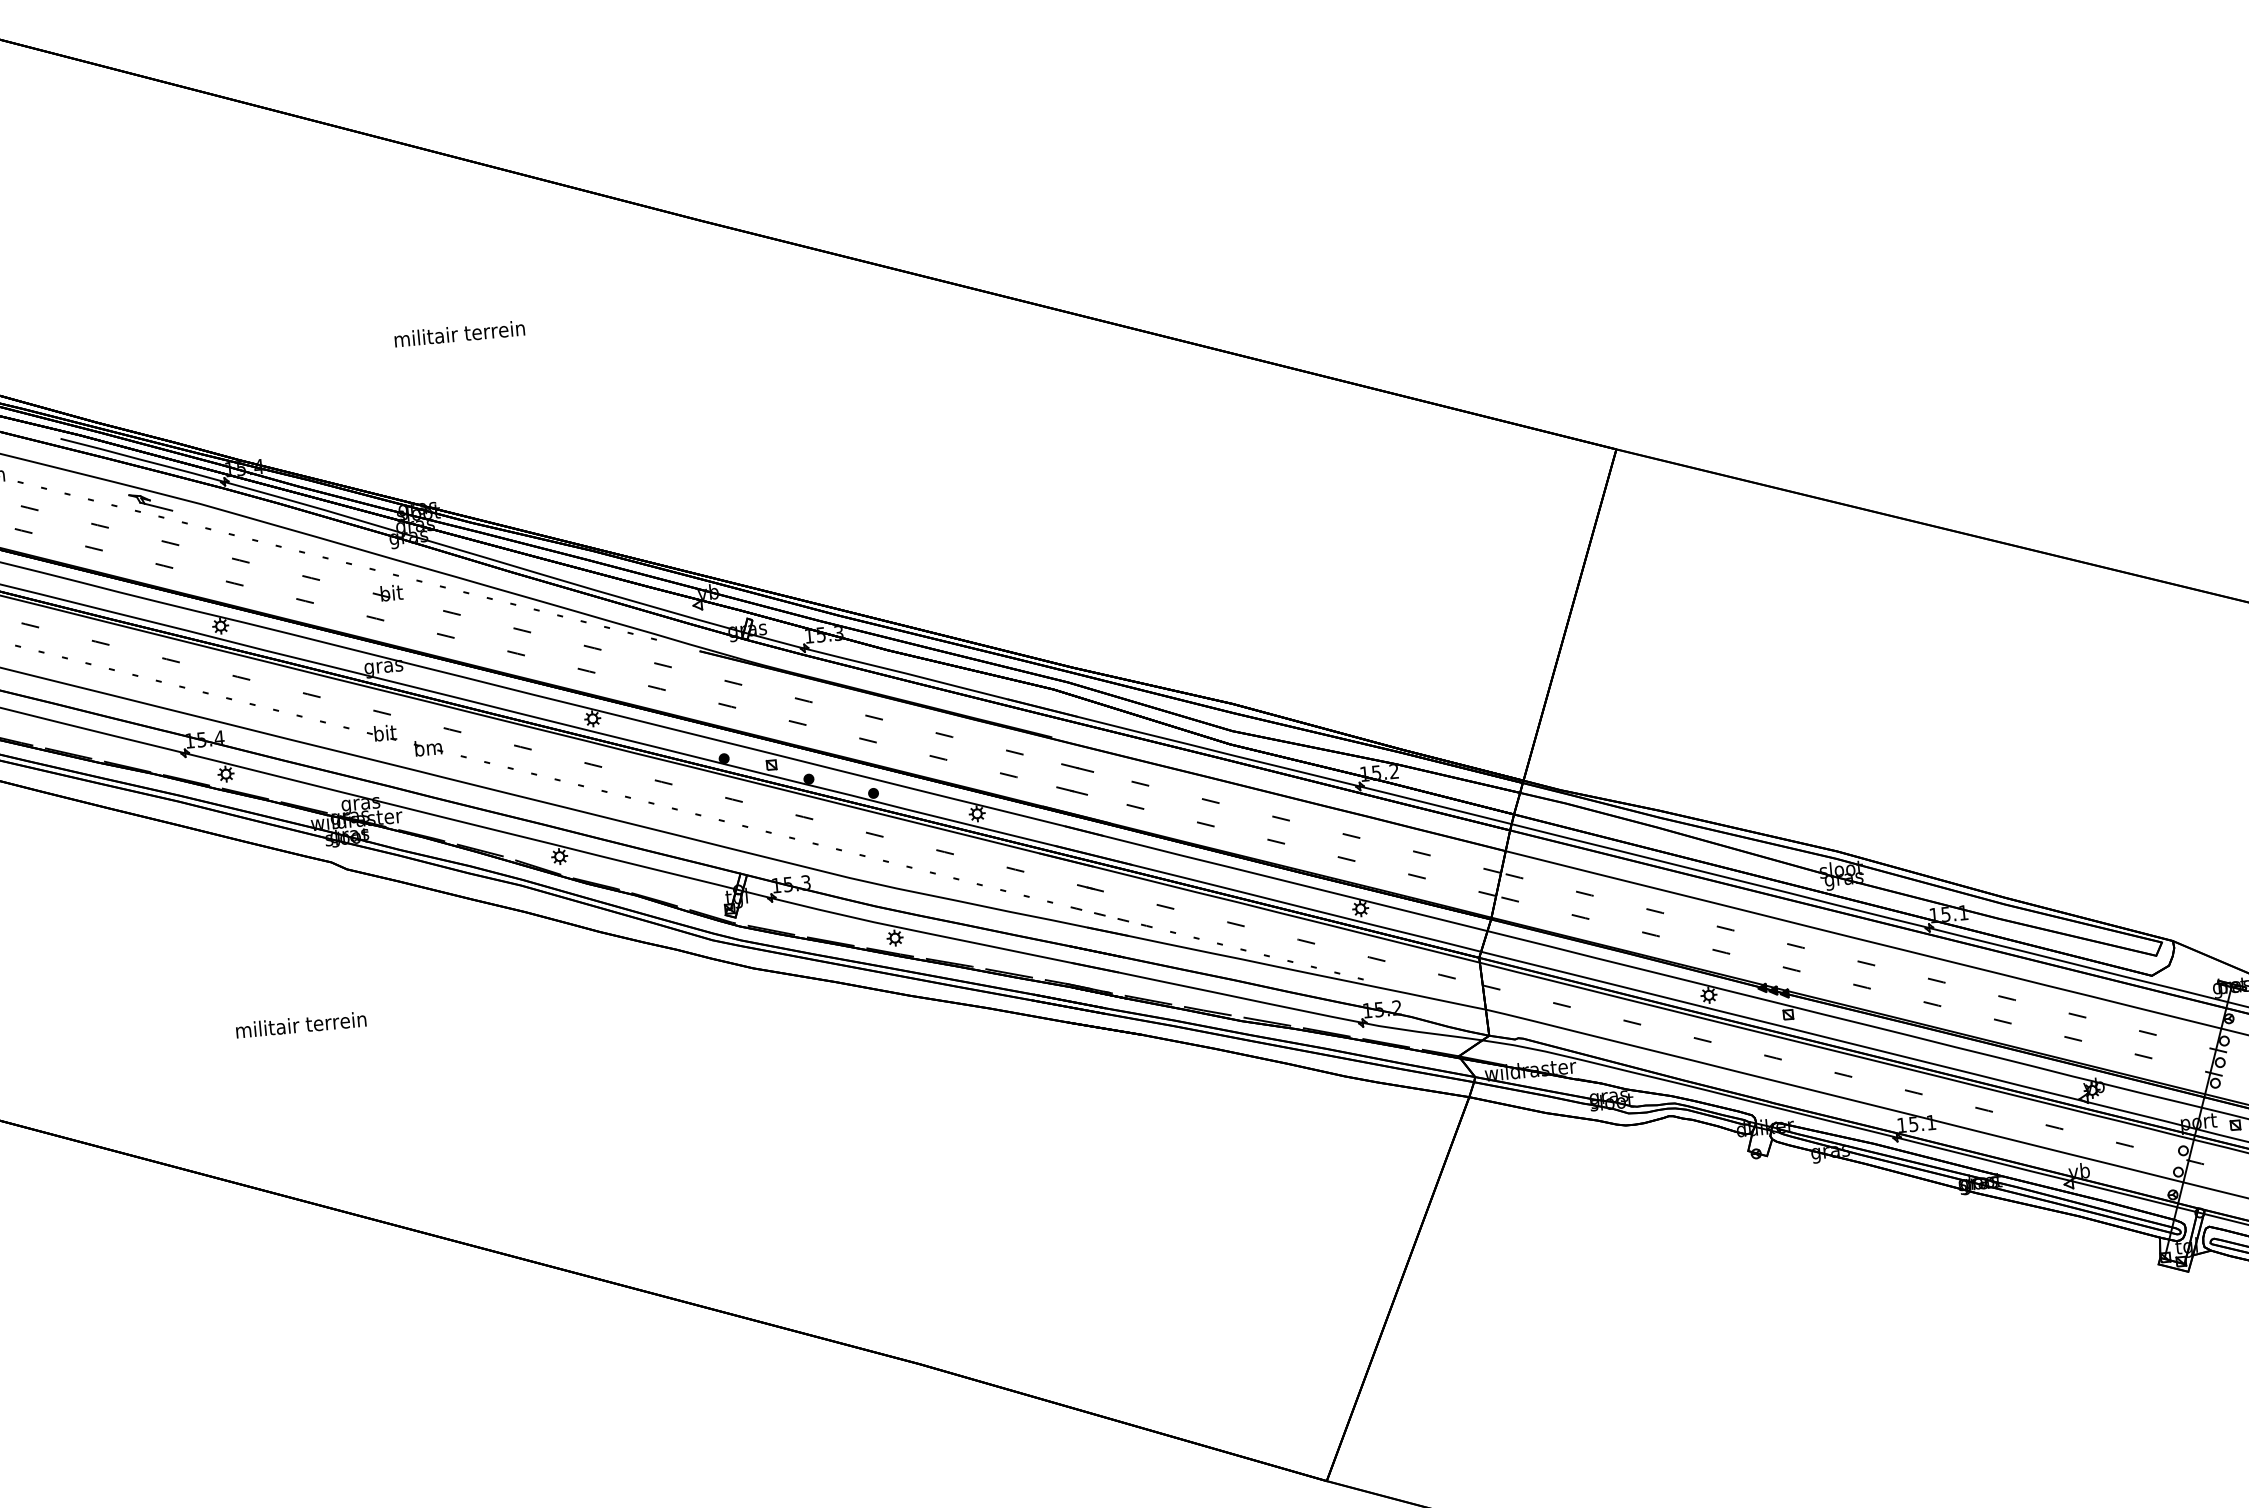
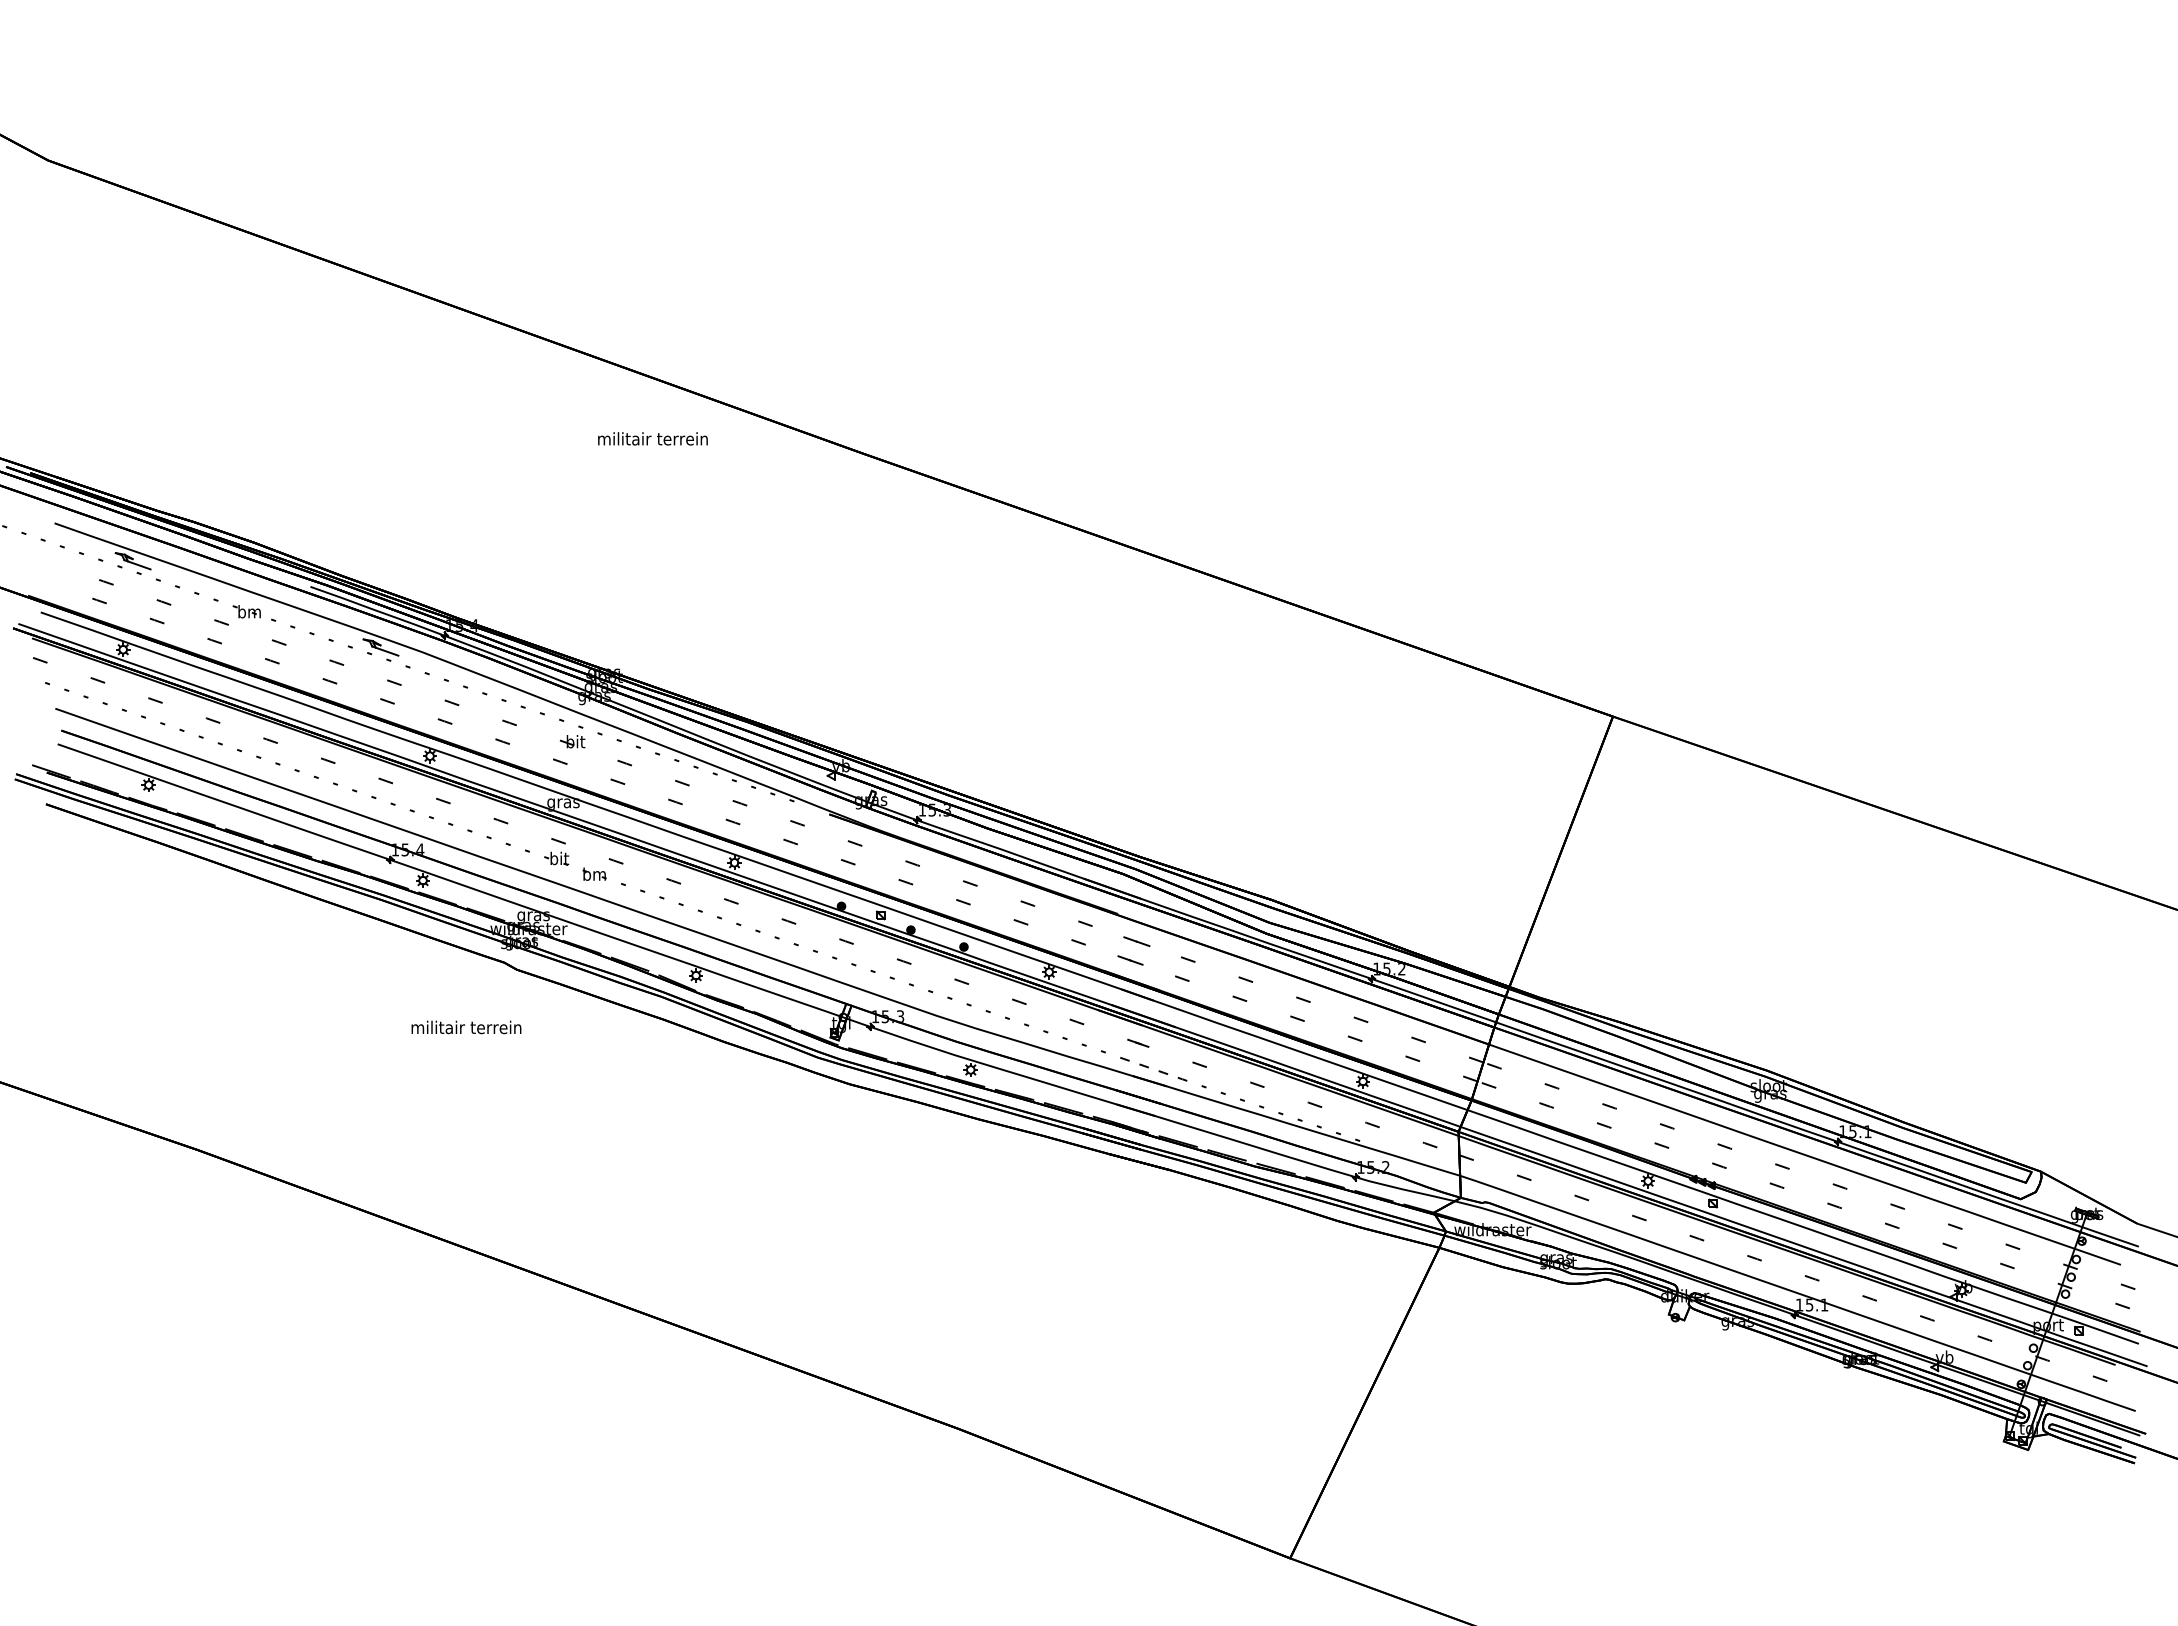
text: (459, 333) -> (652, 438), moved
text: (301, 1024) -> (466, 1027), moved

